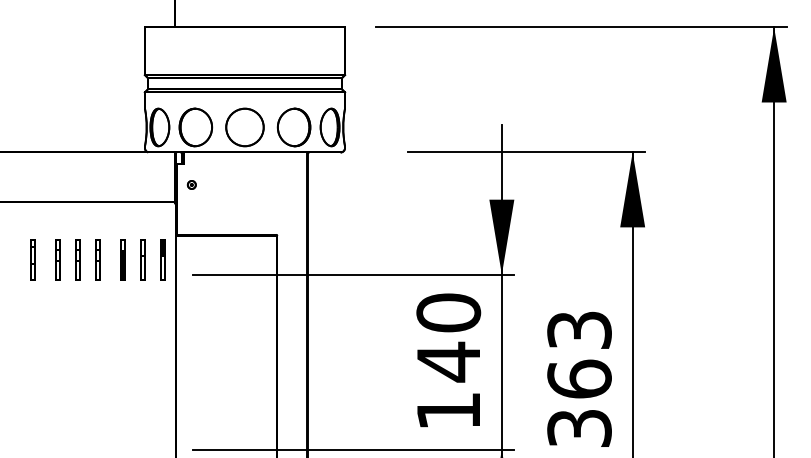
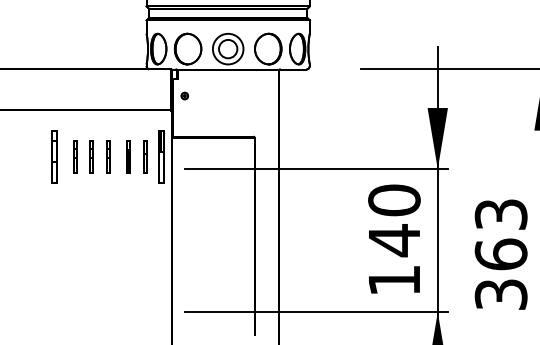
circle: (244, 127) -> (227, 49), size x0.6
part: (32, 259) -> (54, 156), size x1.6
part: (162, 259) -> (160, 156), size x1.6

